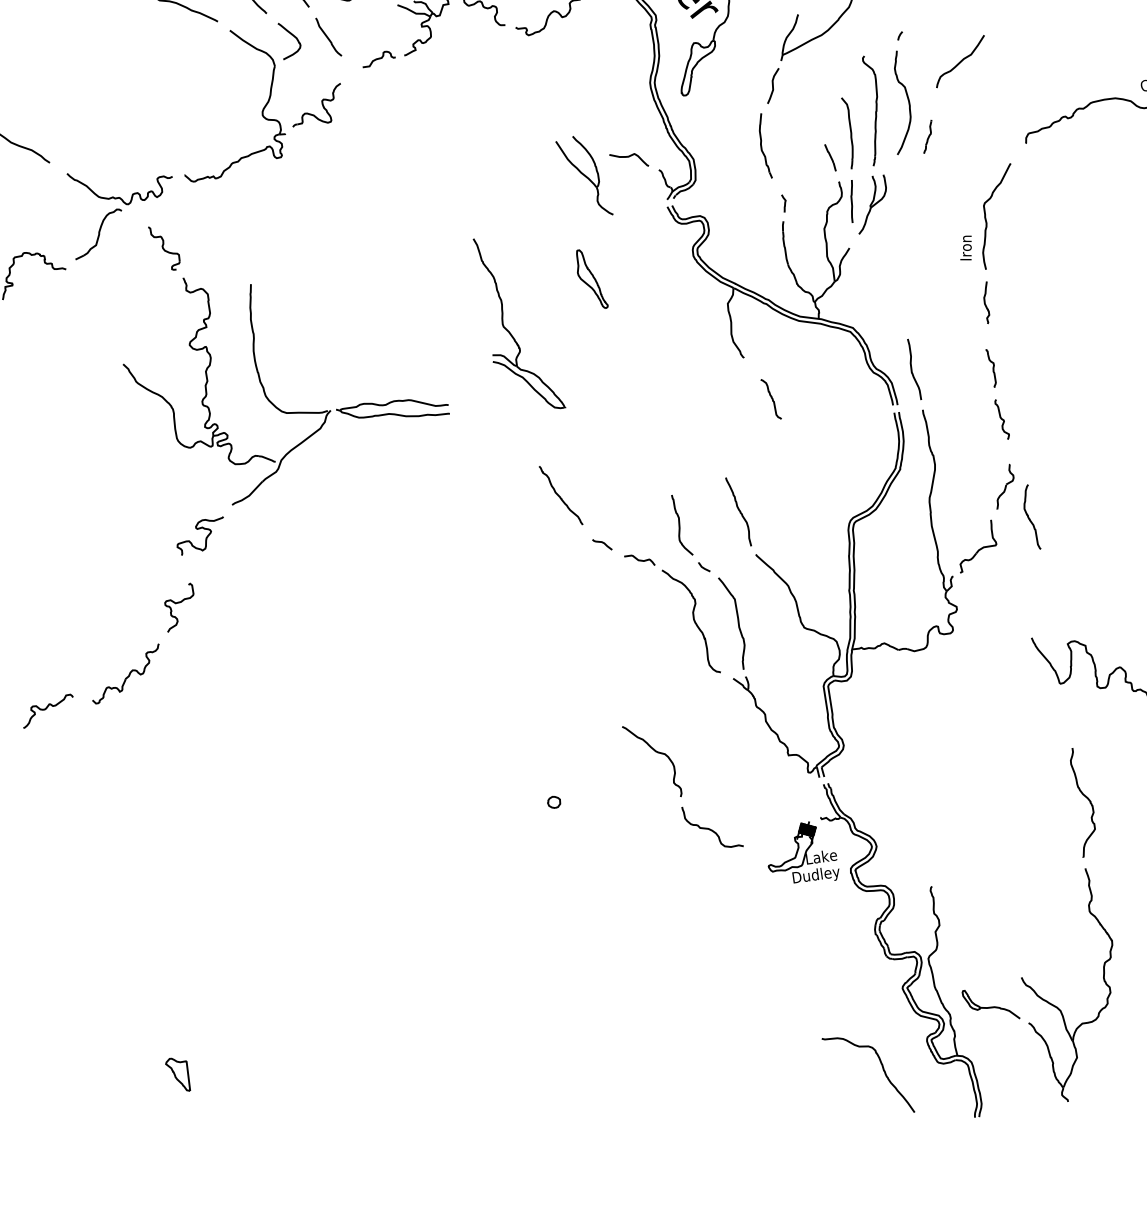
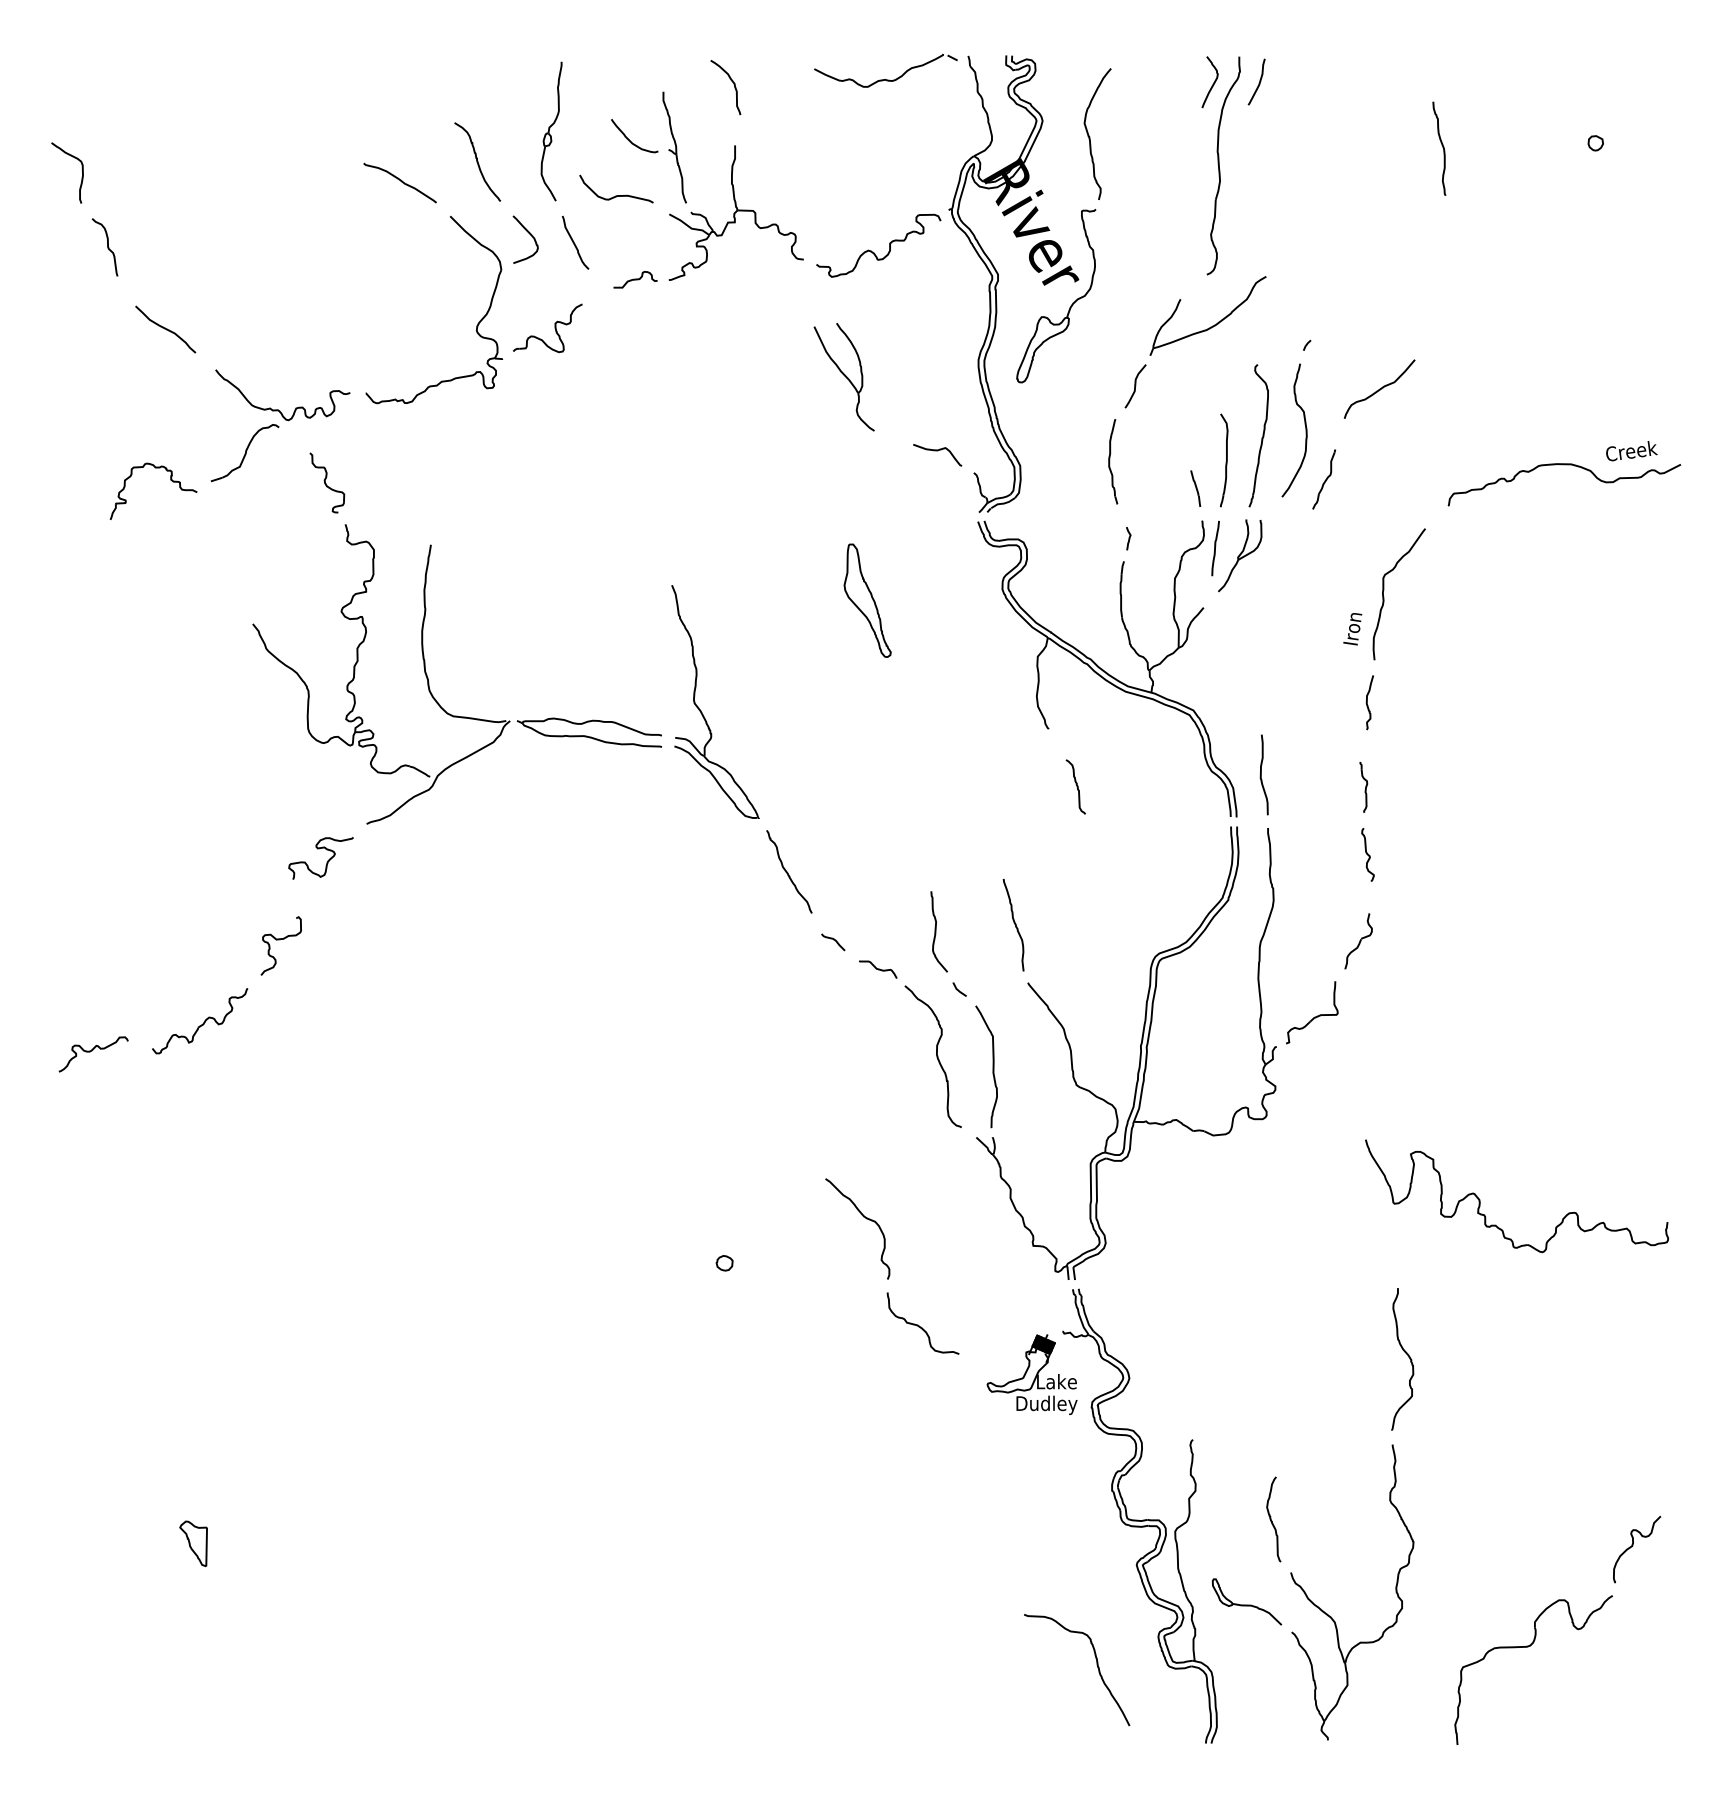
part: (927, 136) -> (1323, 479), size x1.43
part: (583, 177) -> (843, 377), moved
part: (591, 279) -> (867, 600), size x1.43
part: (509, 331) -> (701, 710), moved
curve: (1030, 518) -> (1272, 1520), moved

